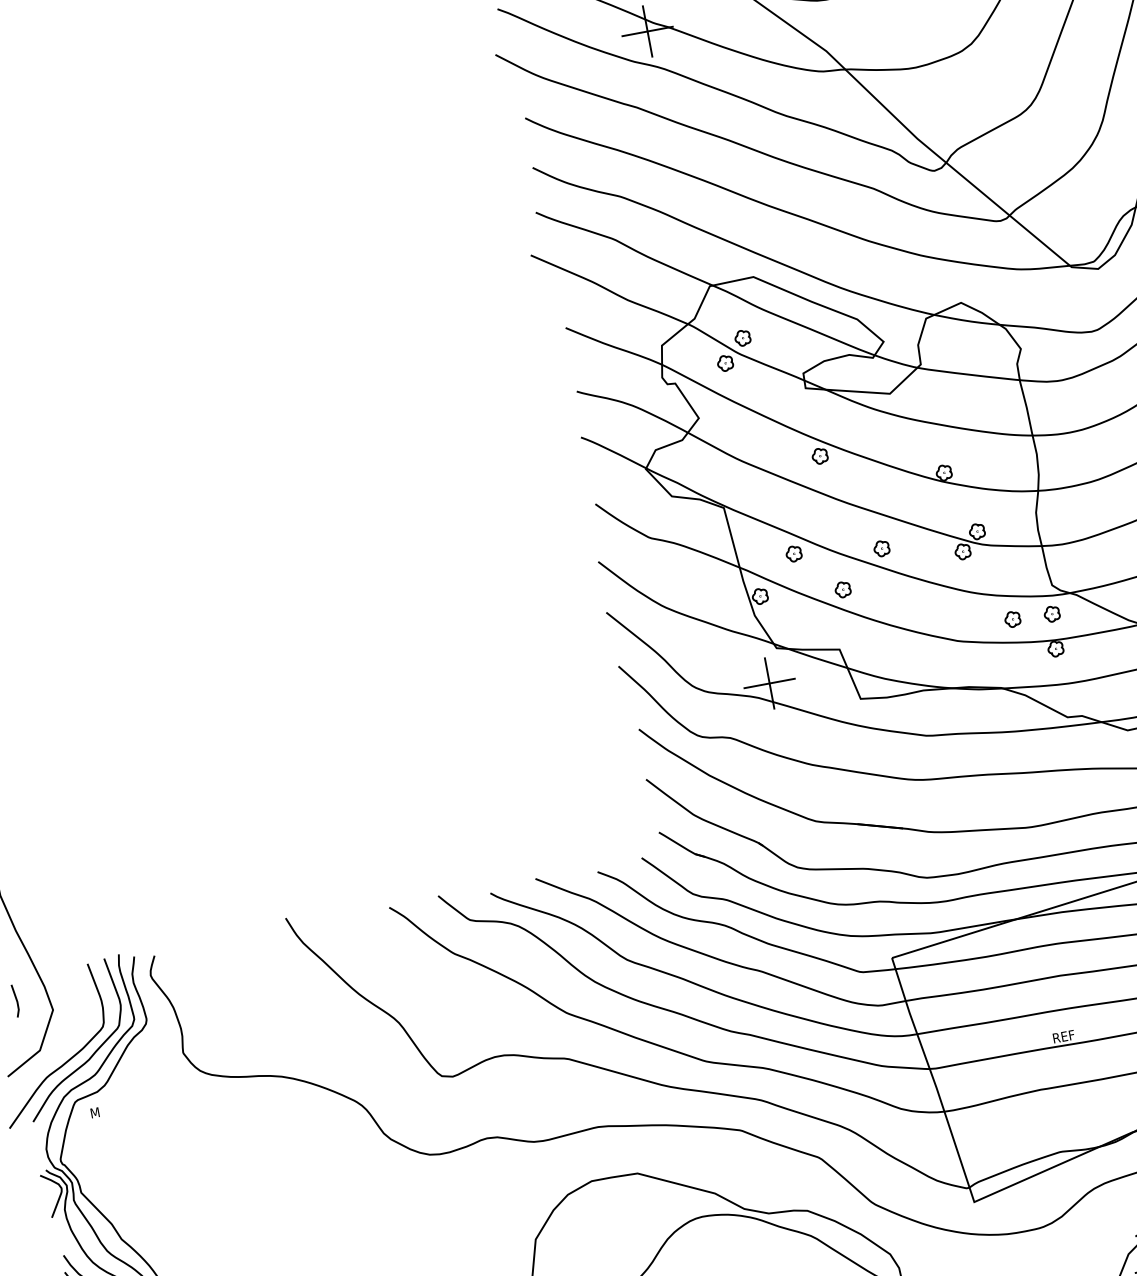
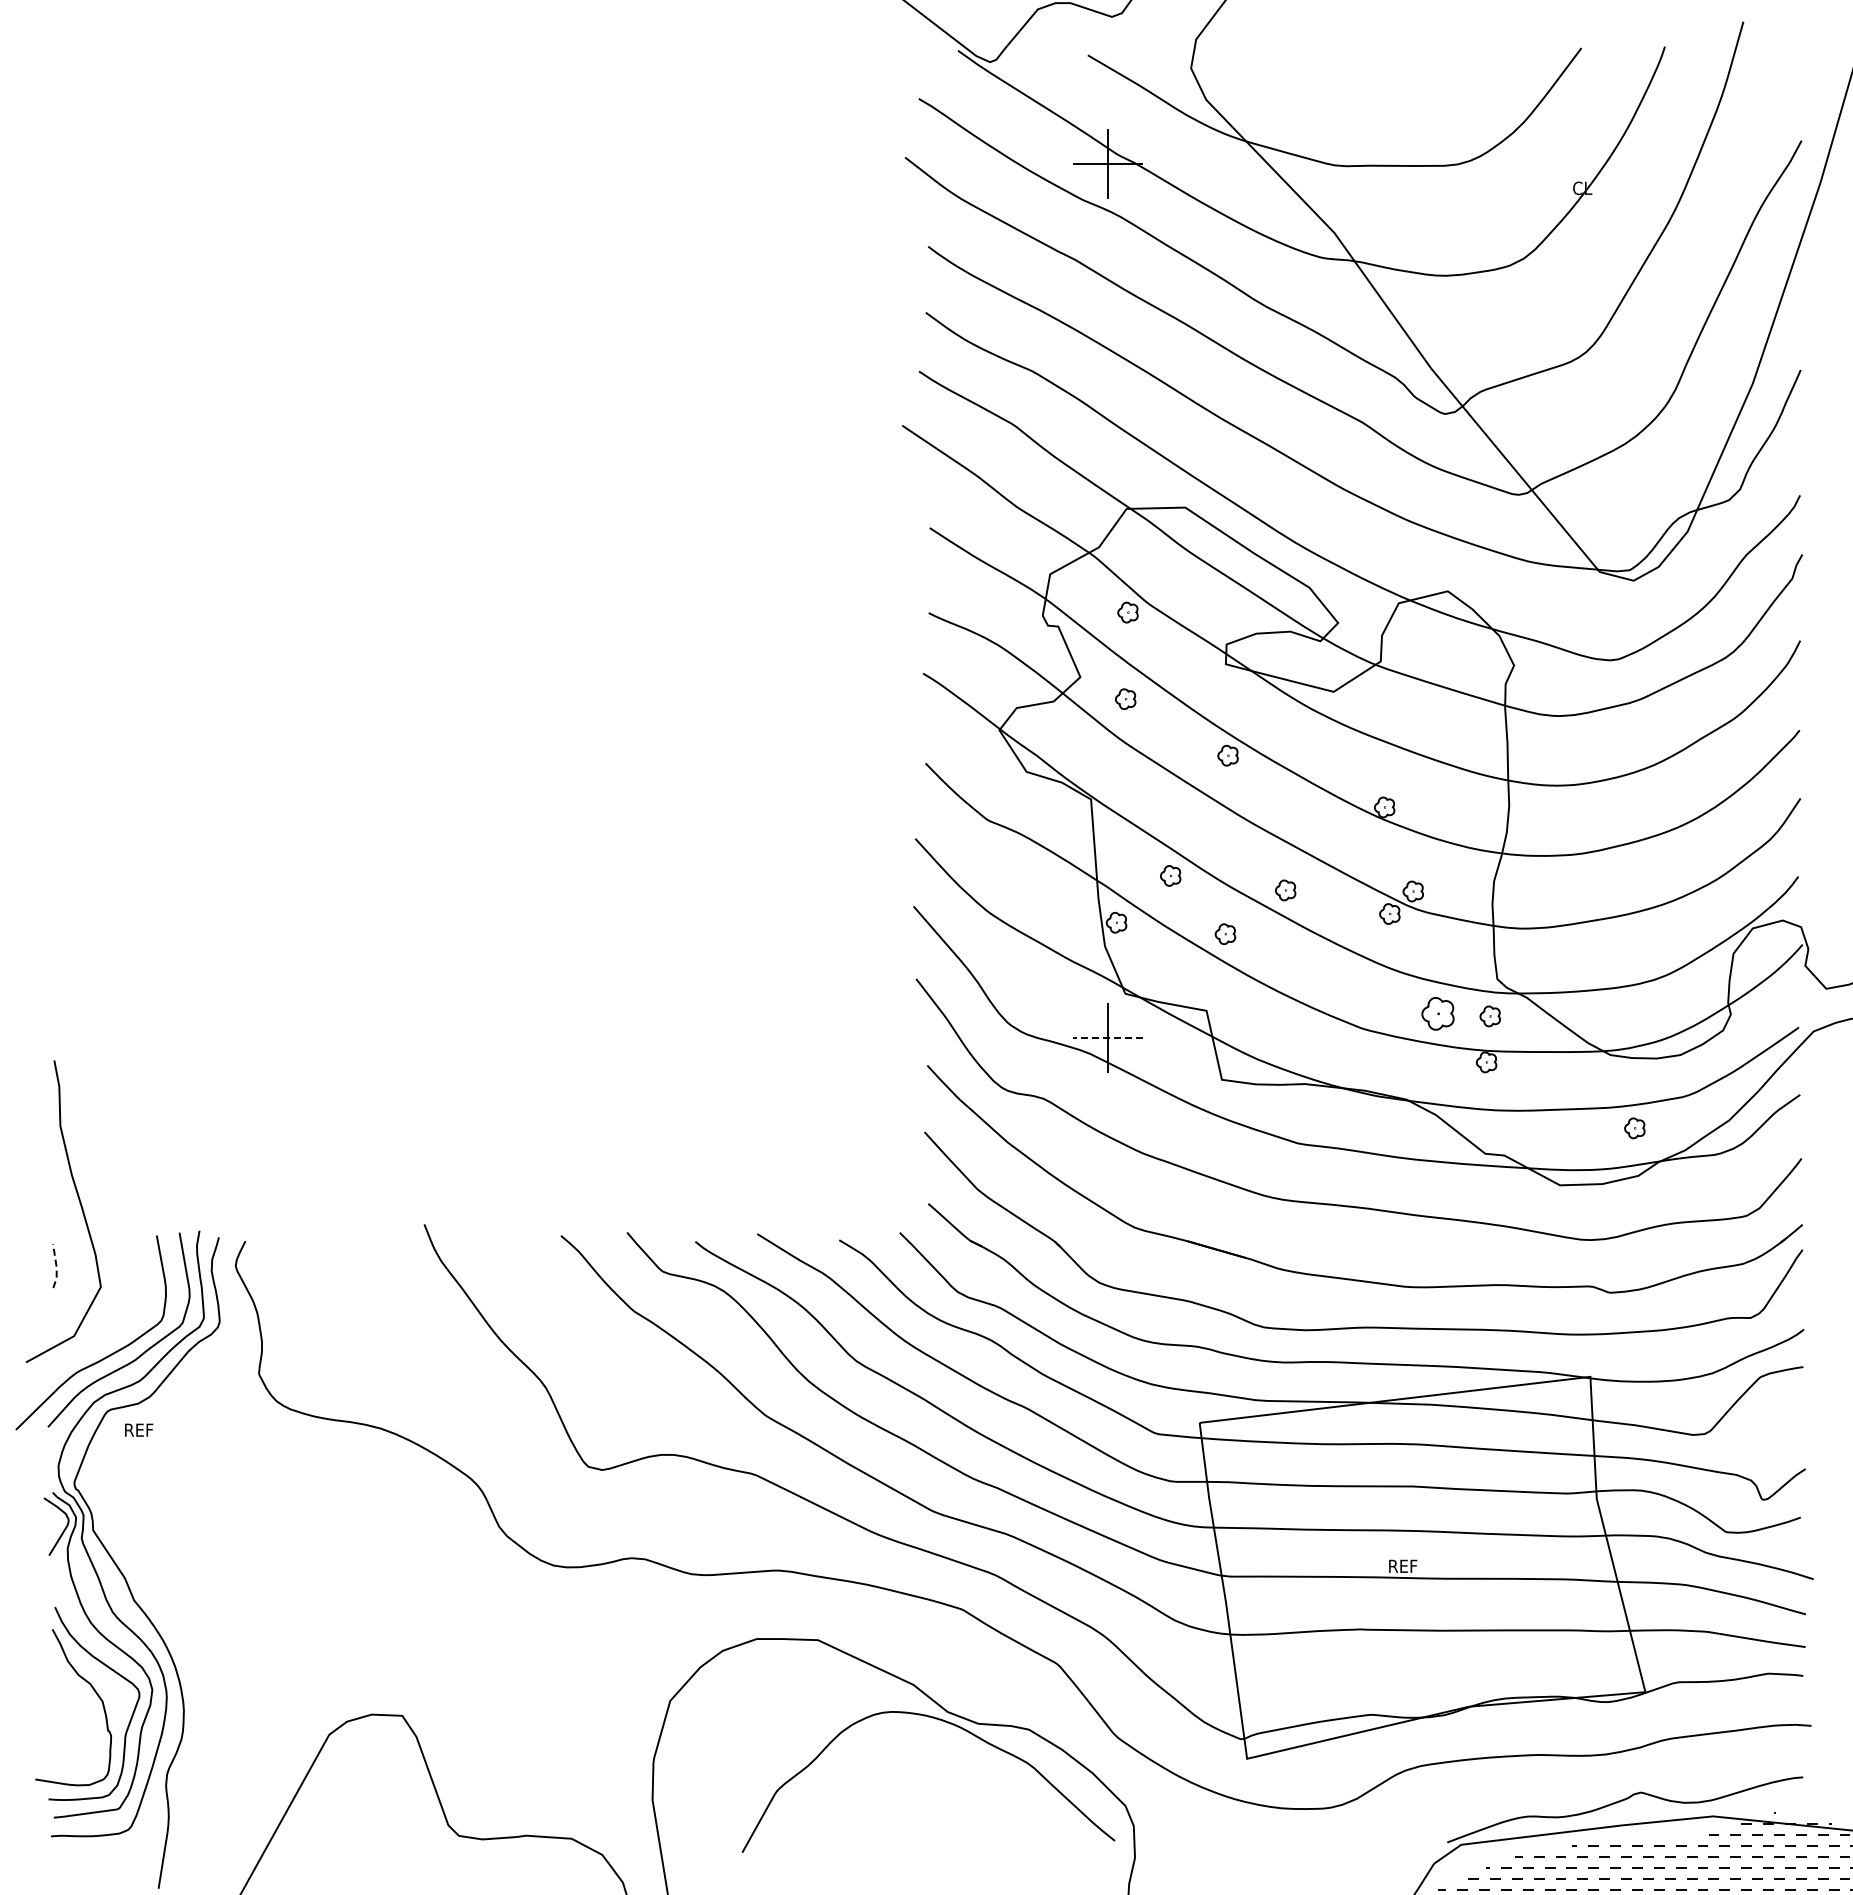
part: (742, 338) -> (1125, 699), moved
part: (1012, 619) -> (1437, 1013), size x1.6
line: (769, 683) -> (1107, 1037), solid -> dashed
line: (17, 1001) -> (56, 1267), solid -> dashed
text: (101, 1111) -> (139, 1429), M -> REF

